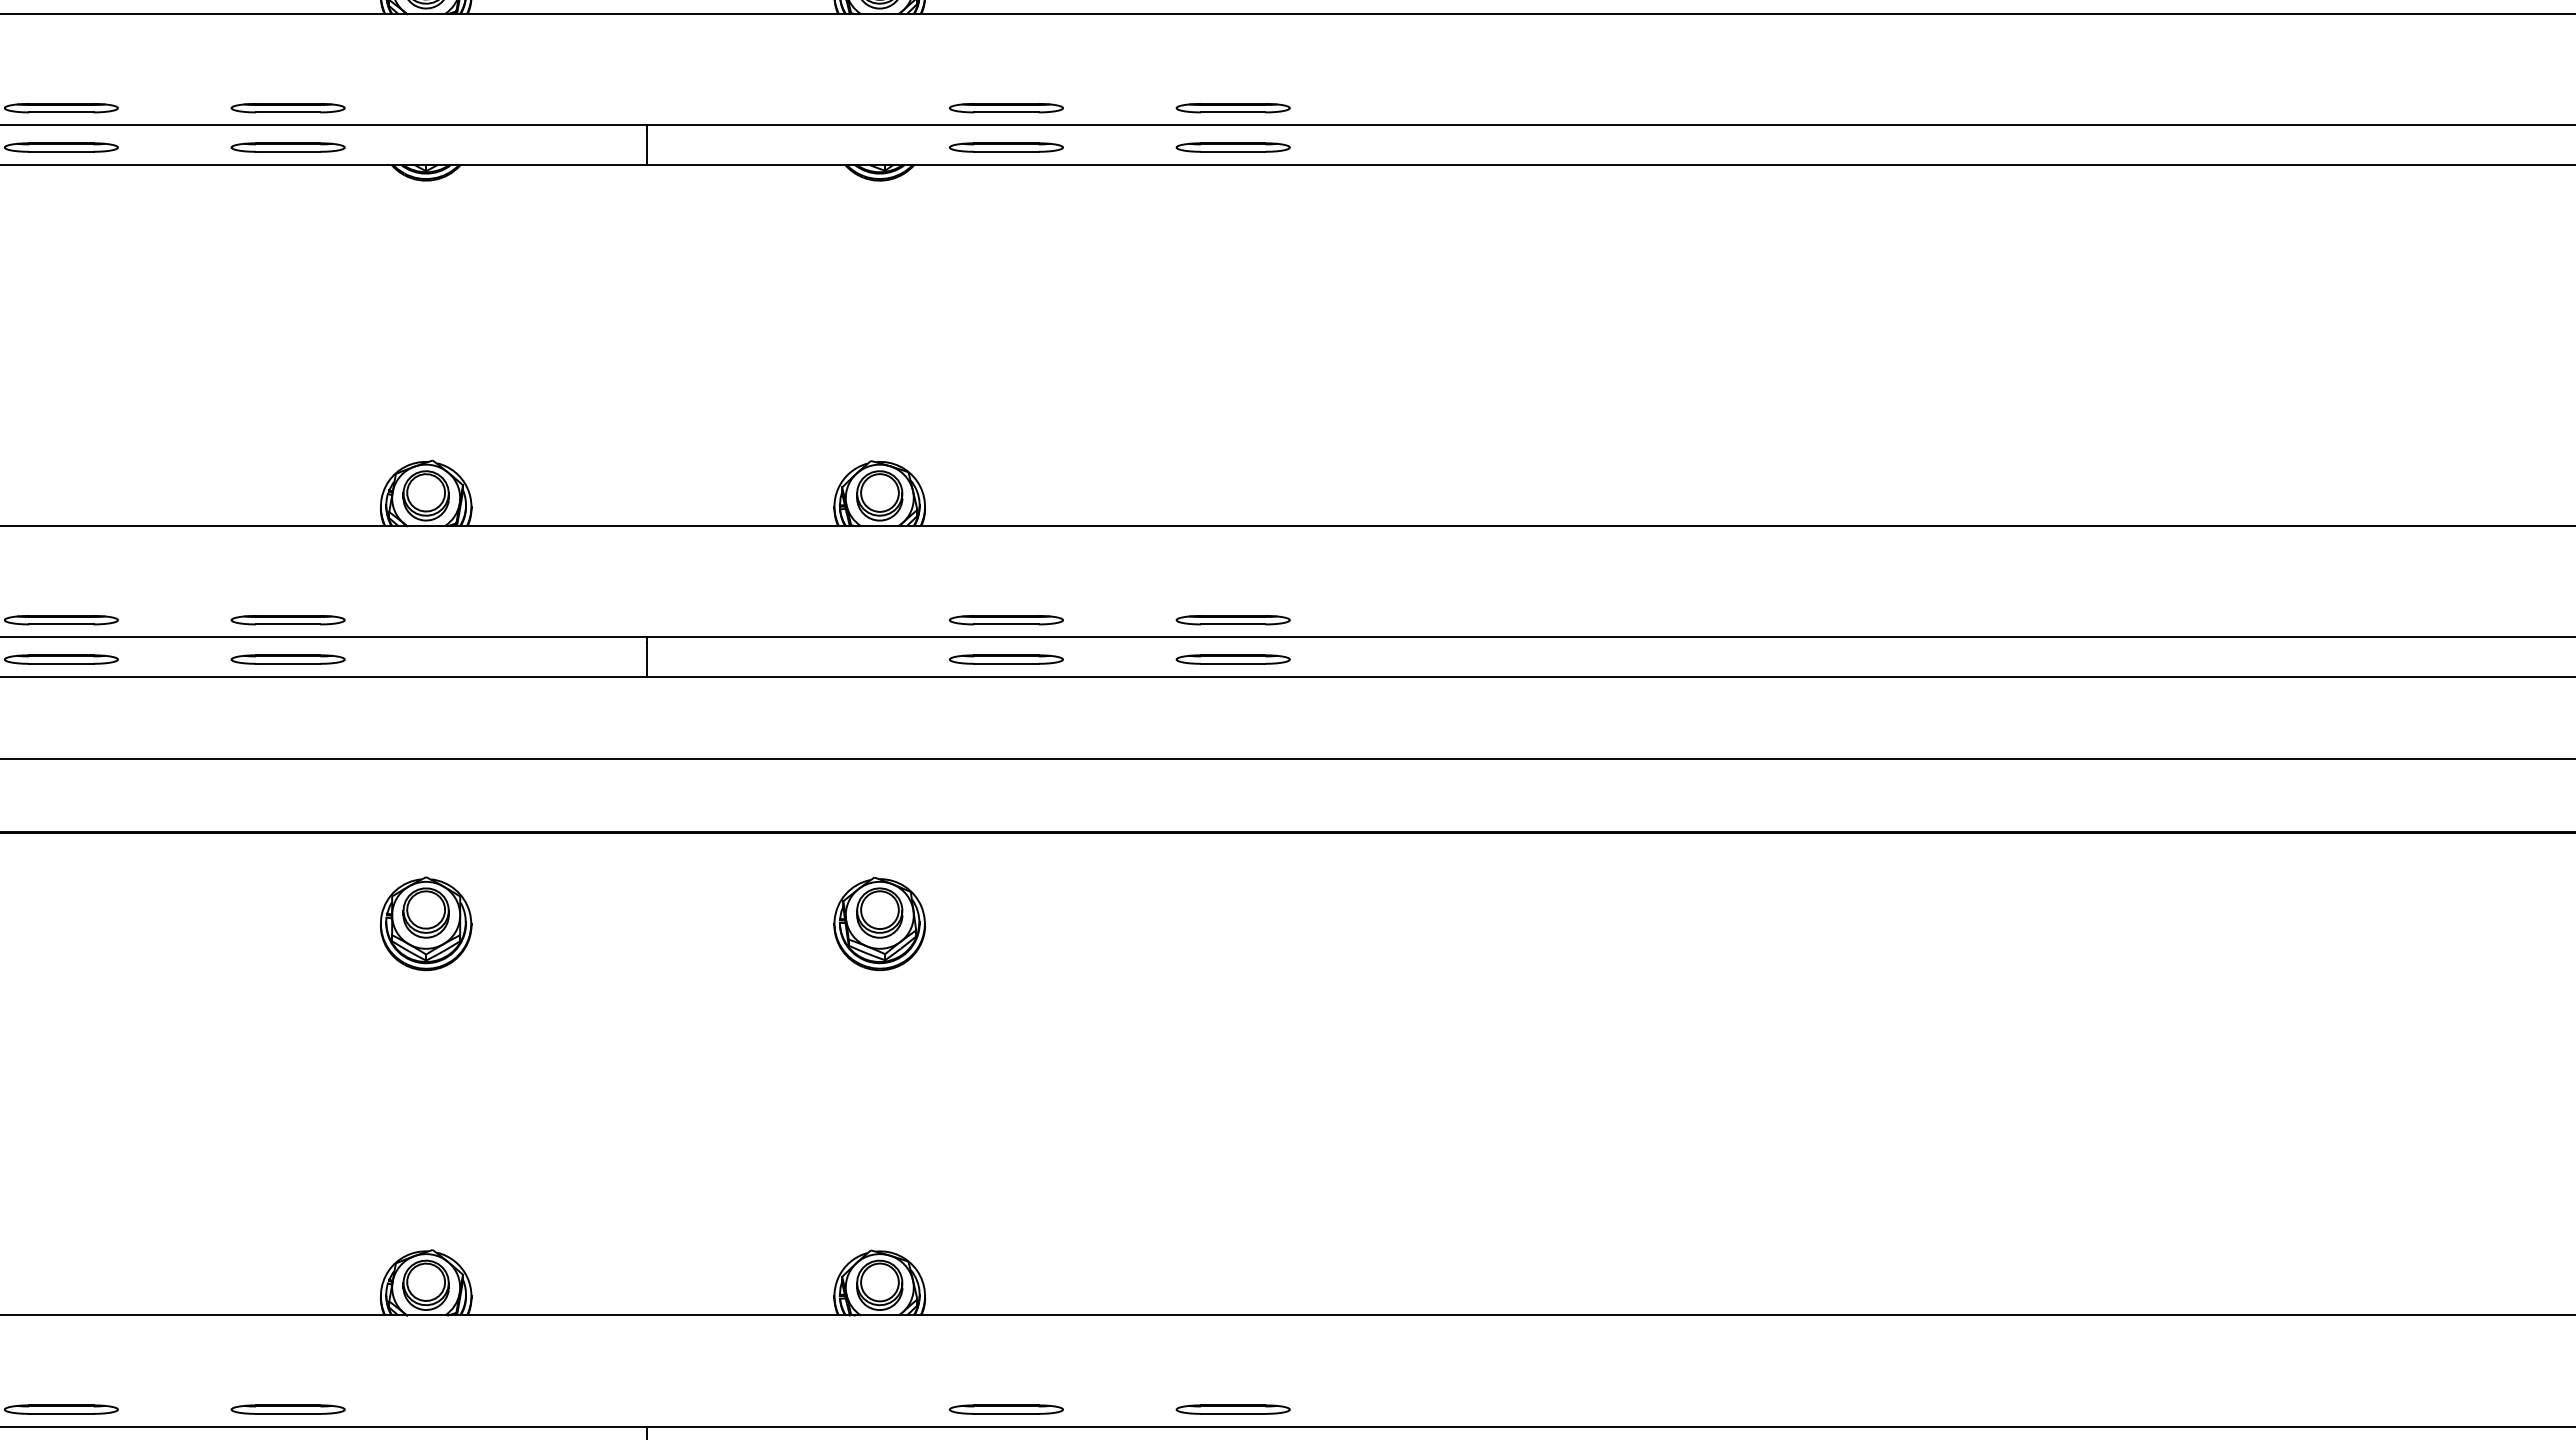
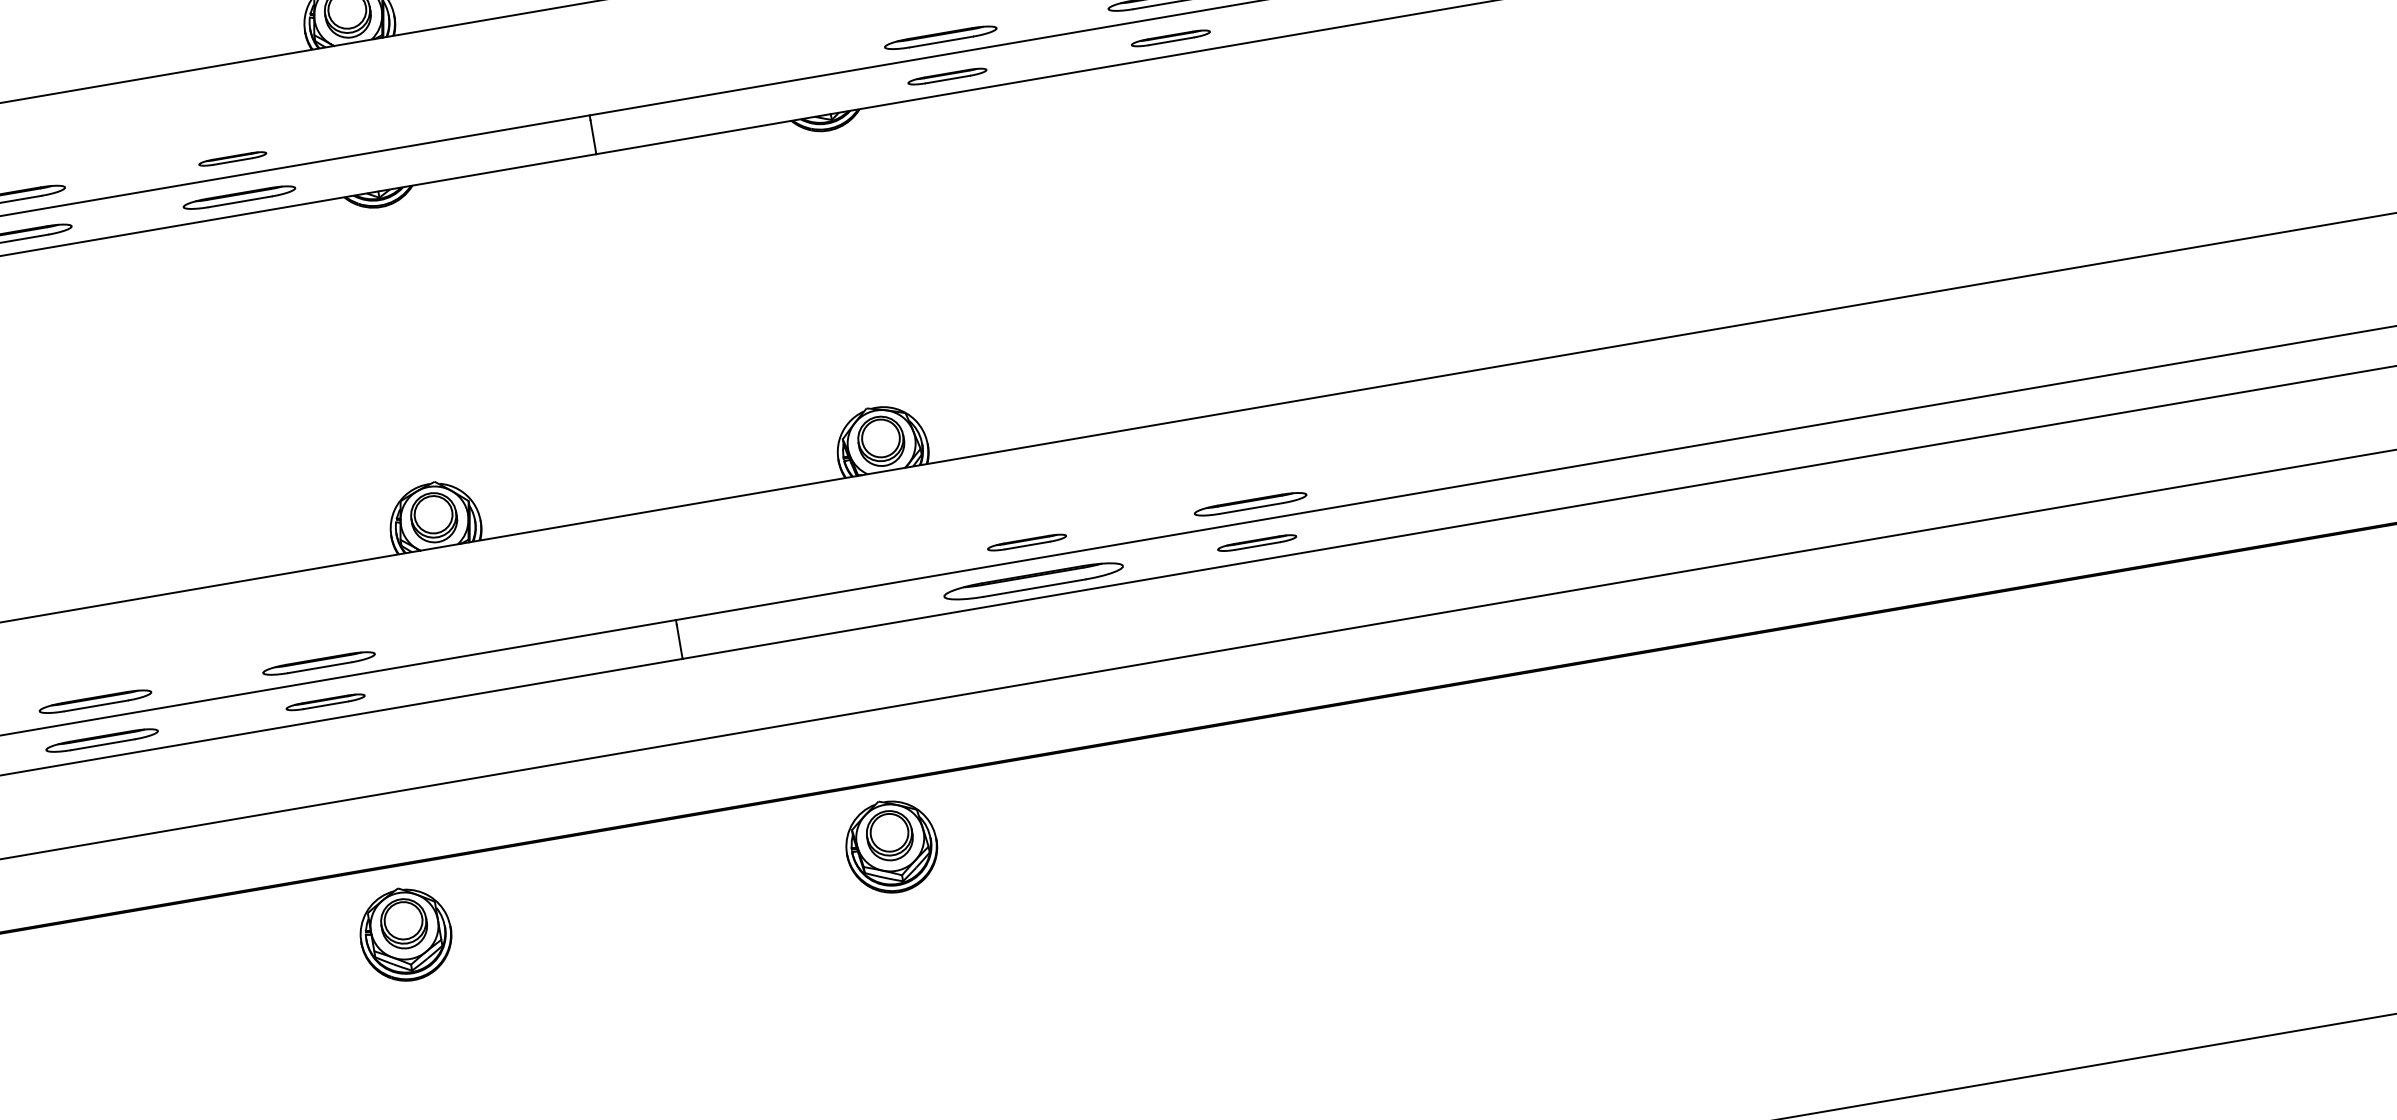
part: (287, 108) -> (232, 159), size x0.6
part: (1006, 147) -> (947, 76), size x0.7
part: (1232, 147) -> (1170, 38), size x0.7
part: (1006, 620) -> (1027, 542), size x0.7
part: (287, 659) -> (325, 702), size x0.7
part: (1006, 659) -> (1033, 581), size x1.6
part: (1232, 659) -> (1256, 543), size x0.7
part: (425, 923) -> (405, 934), moved
part: (879, 924) -> (891, 847), moved

